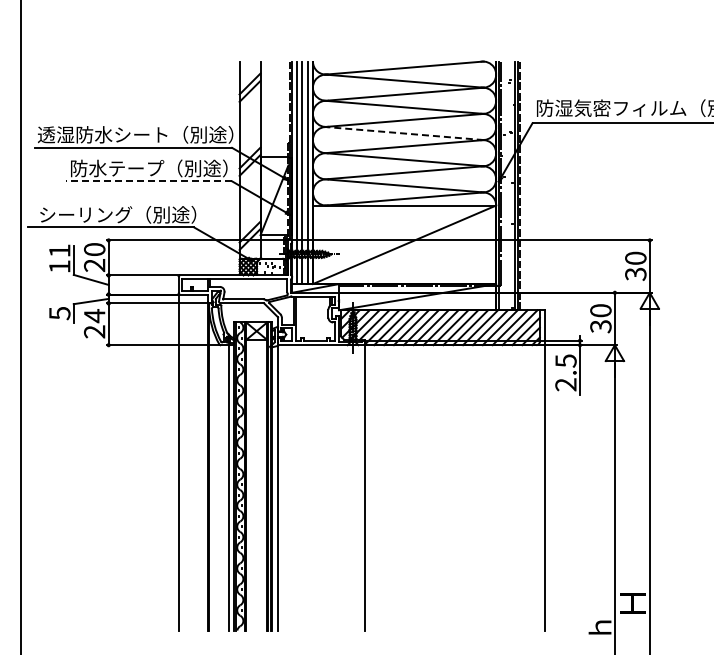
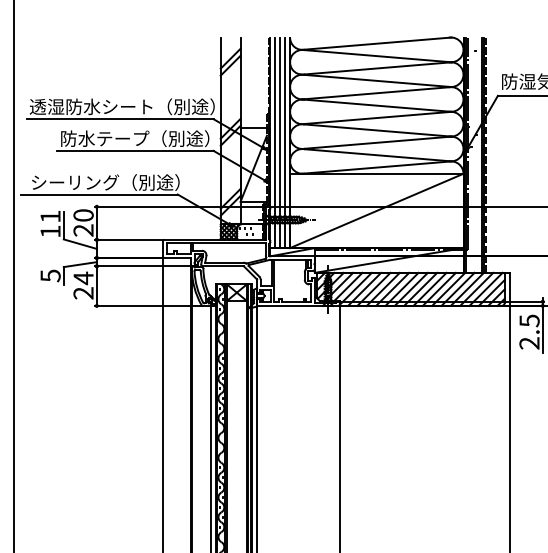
line: (404, 133) -> (376, 105), dashed -> solid
line: (149, 181) -> (135, 151), dashed -> solid

